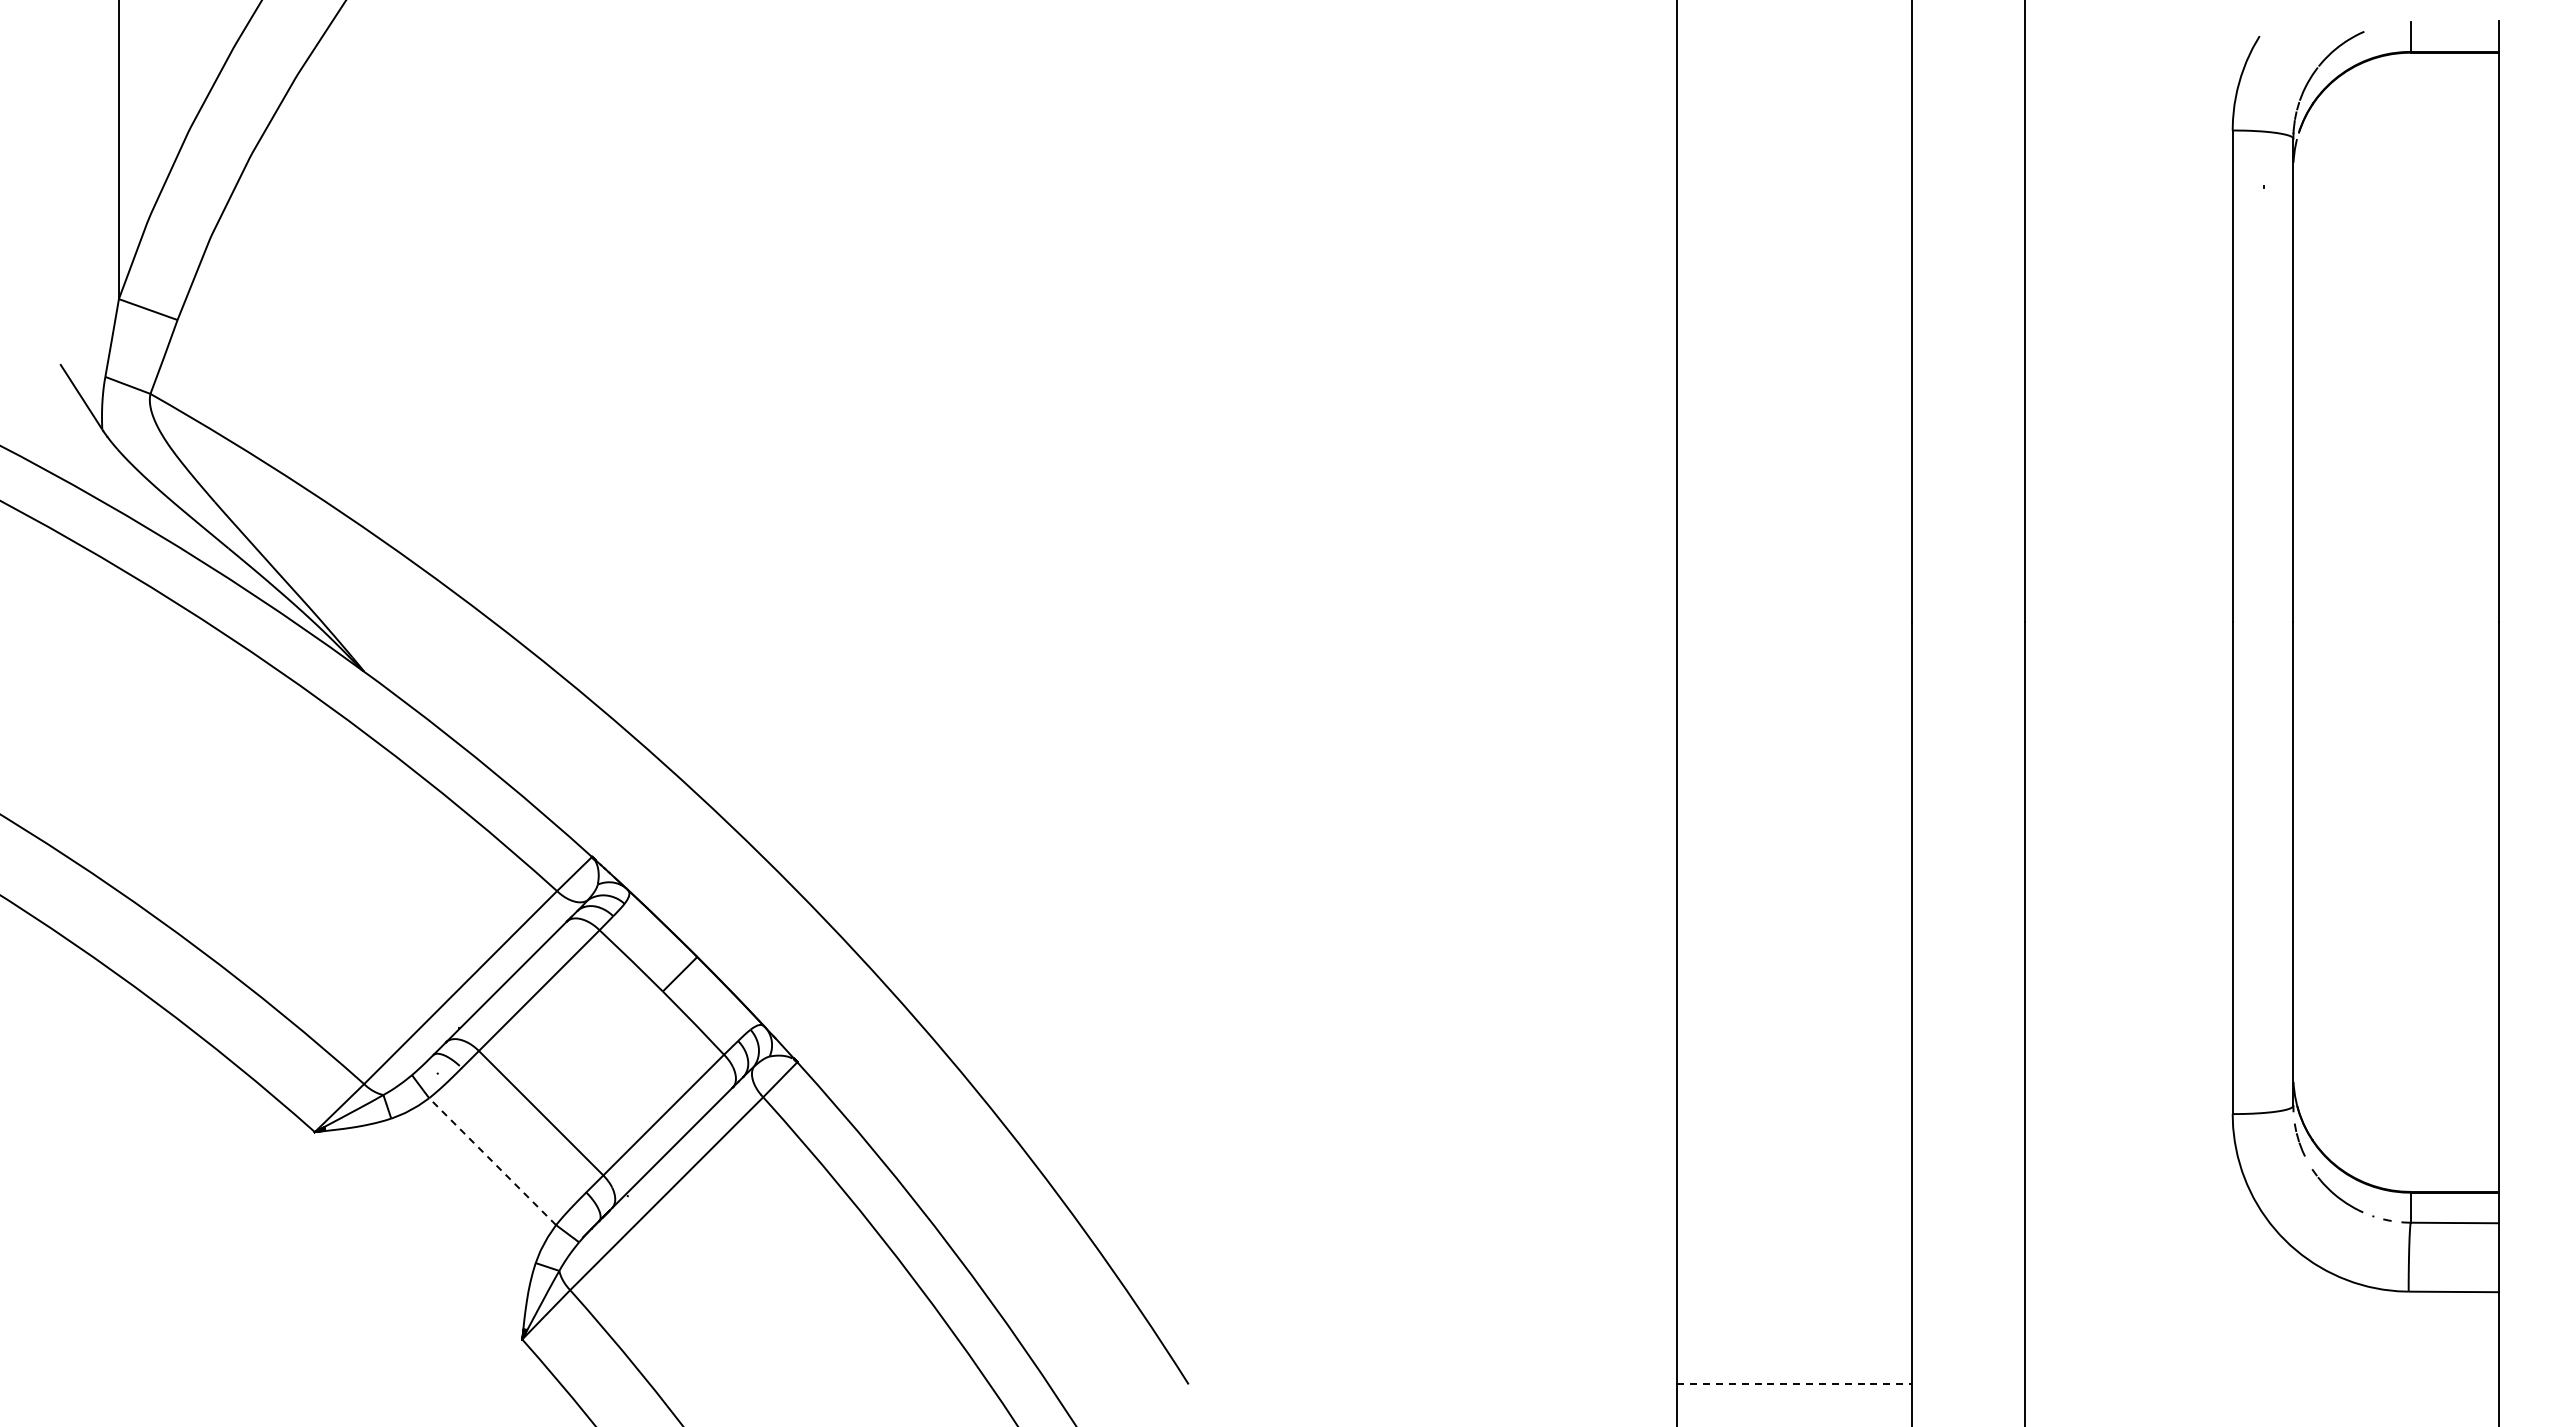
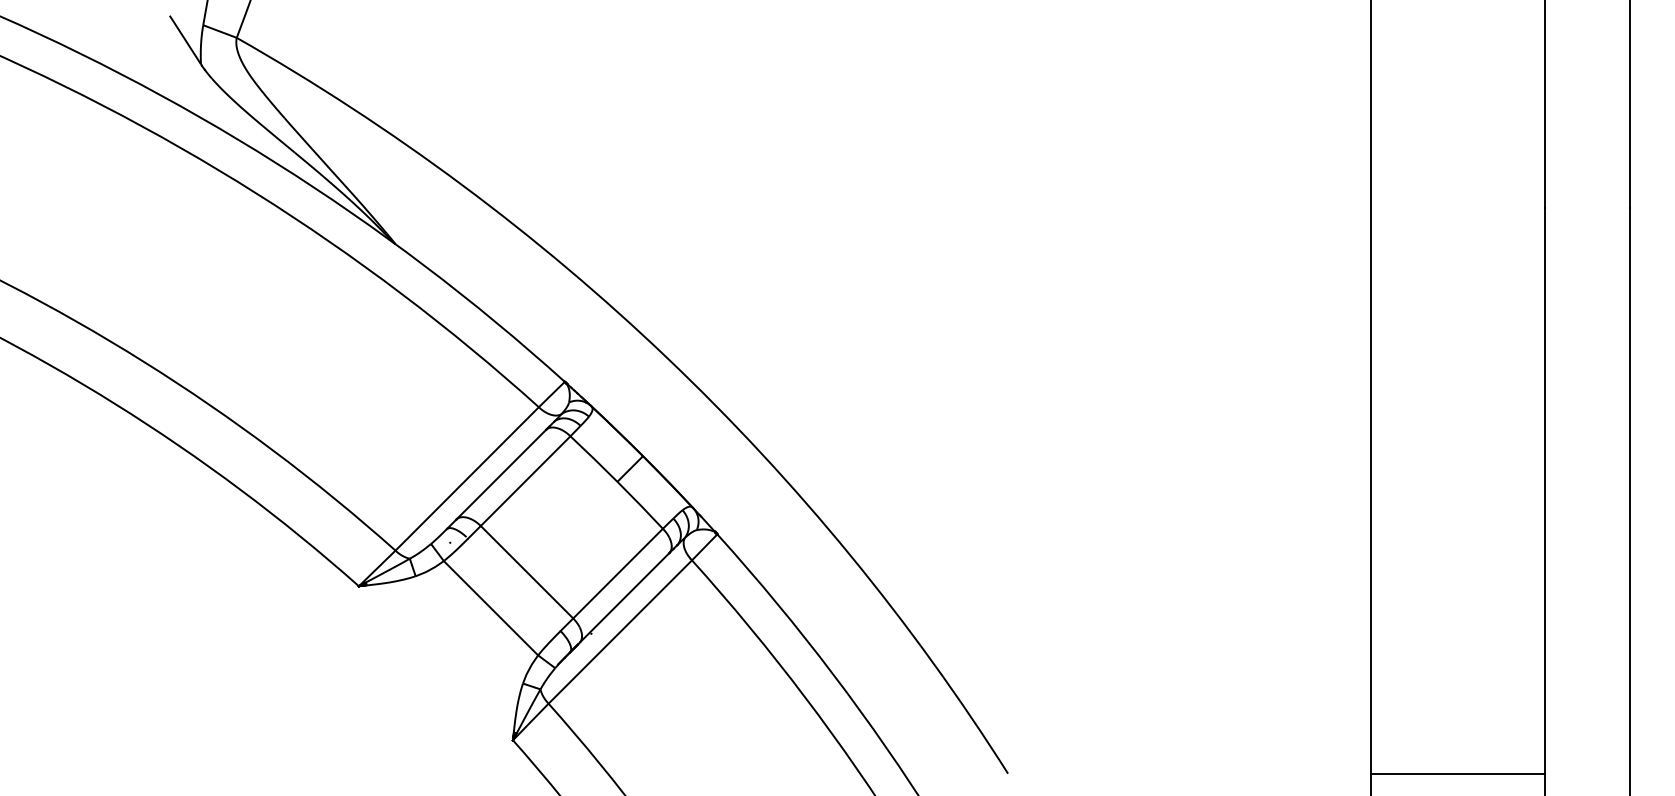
line: (492, 1161) -> (490, 608), dashed -> solid
line: (1795, 1384) -> (1458, 773), dashed -> solid

